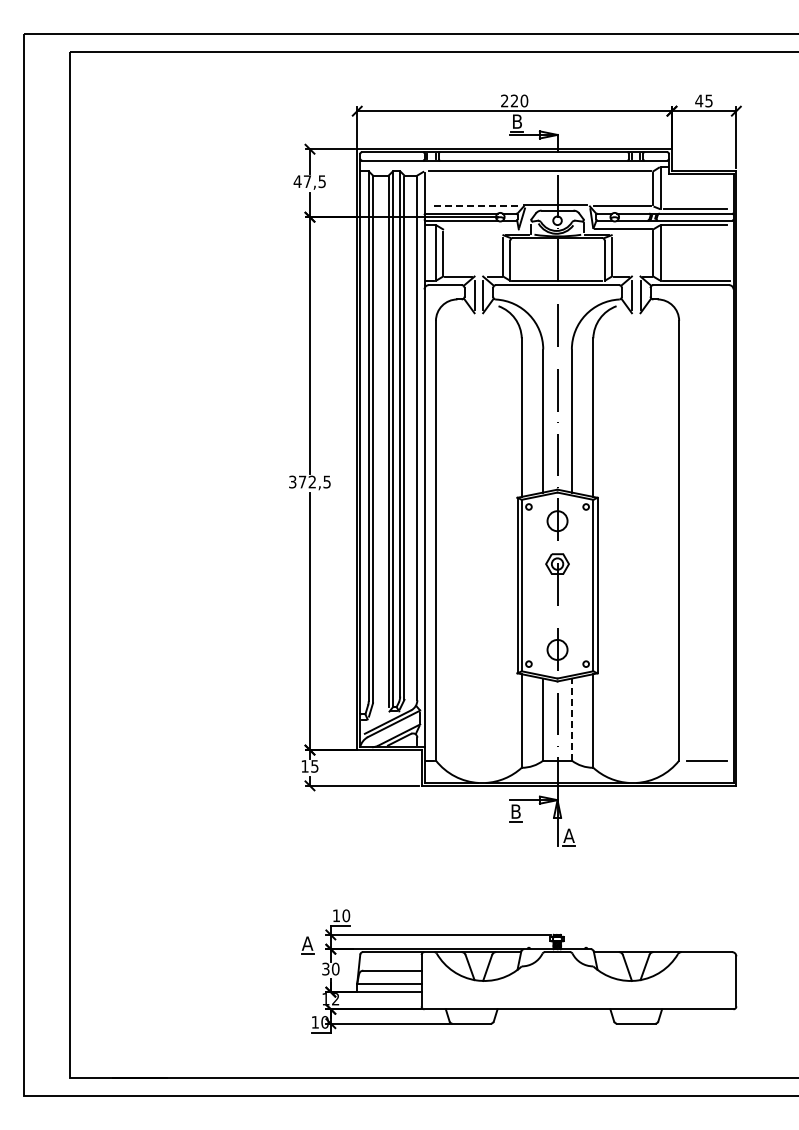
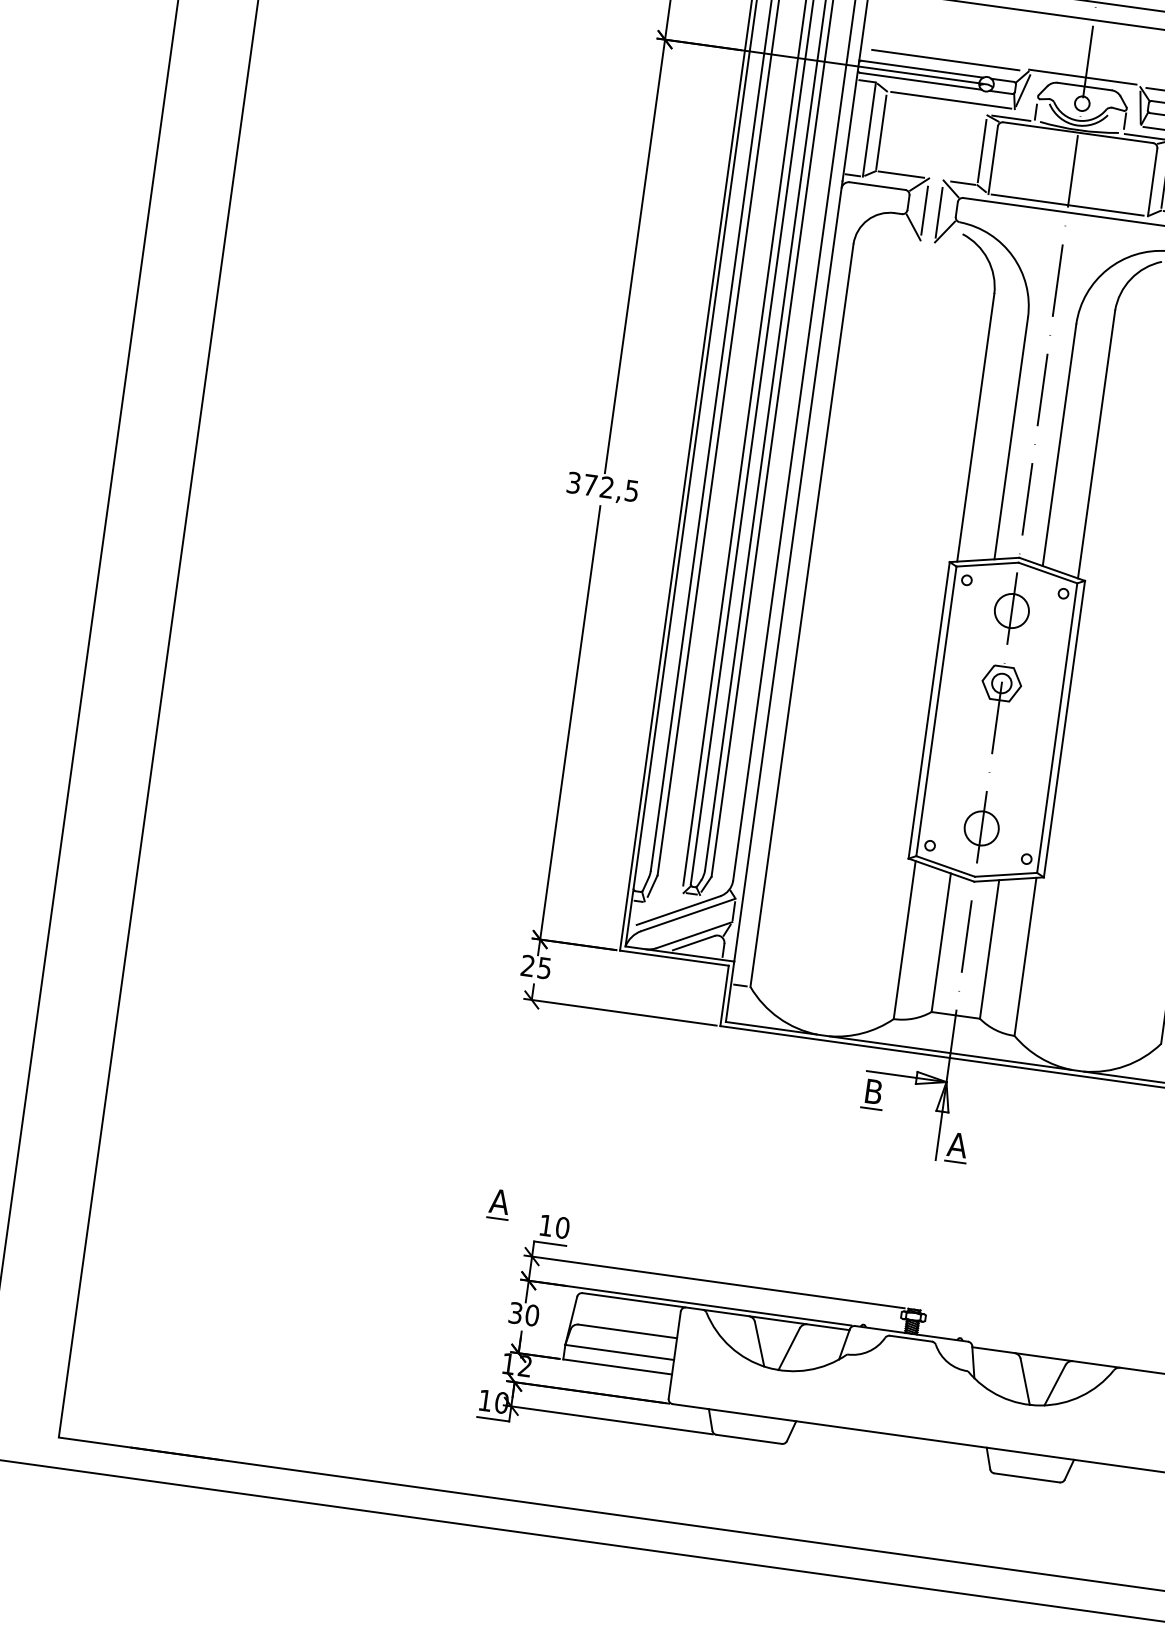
line: (474, 206) -> (945, 60), dashed -> solid
line: (480, 229) -> (950, 100), added
line: (571, 719) -> (988, 949), dashed -> solid
text: (304, 766) -> (527, 965), 15 -> 25
part: (307, 945) -> (499, 1204), moved

